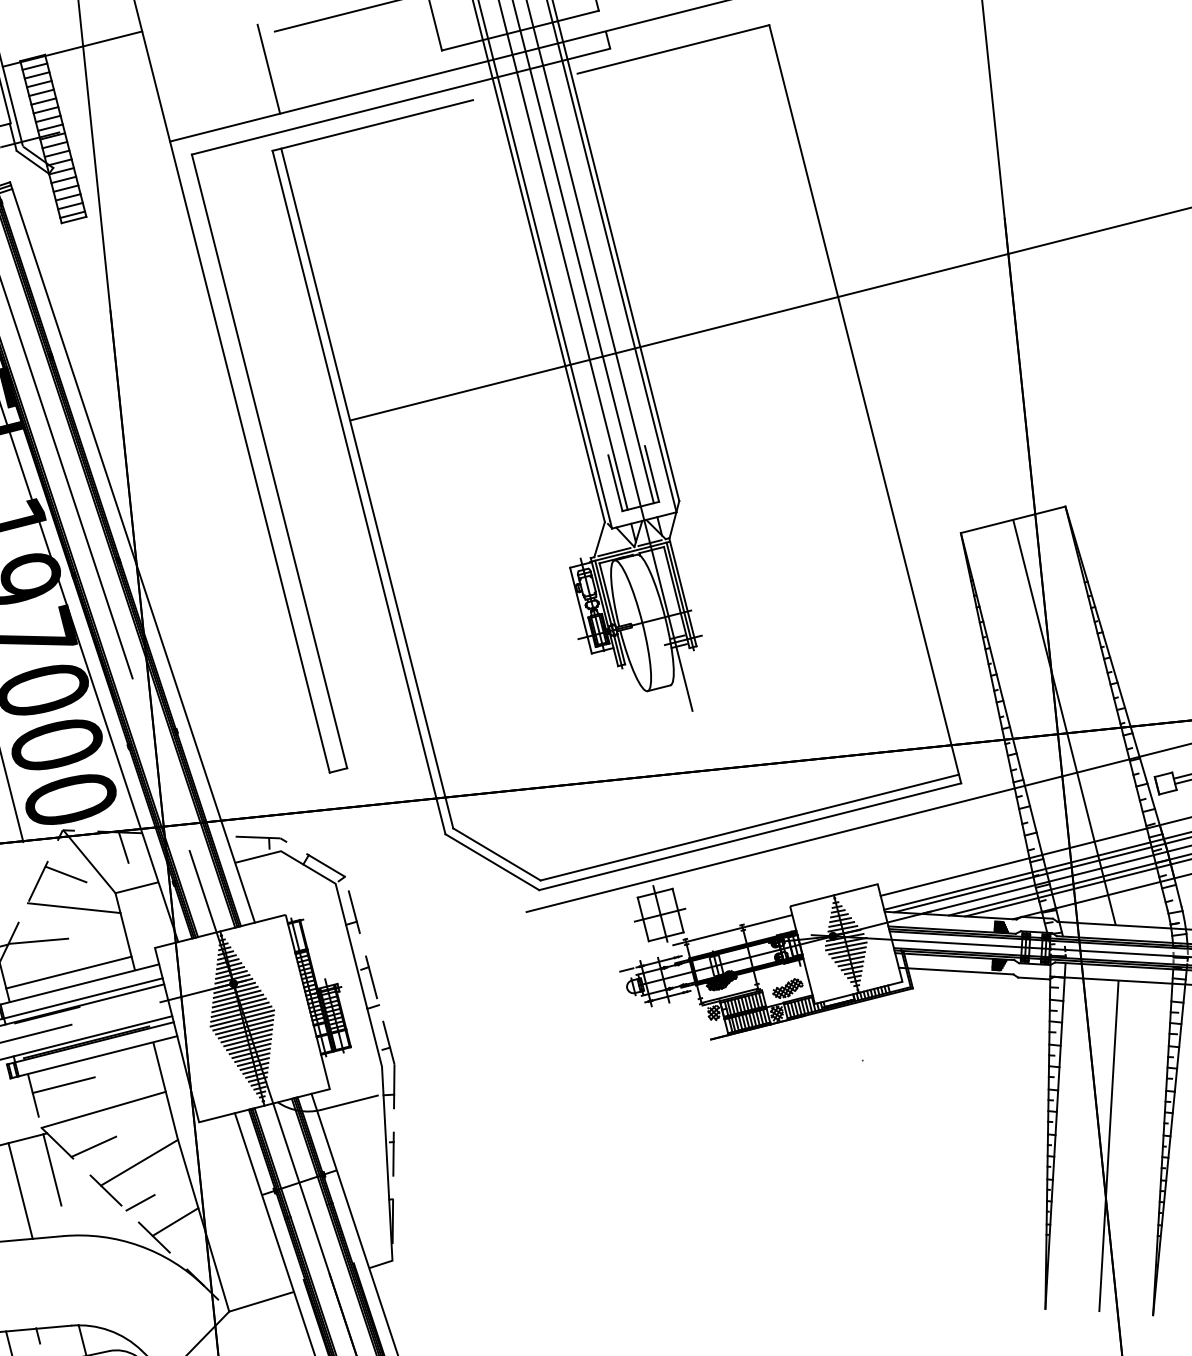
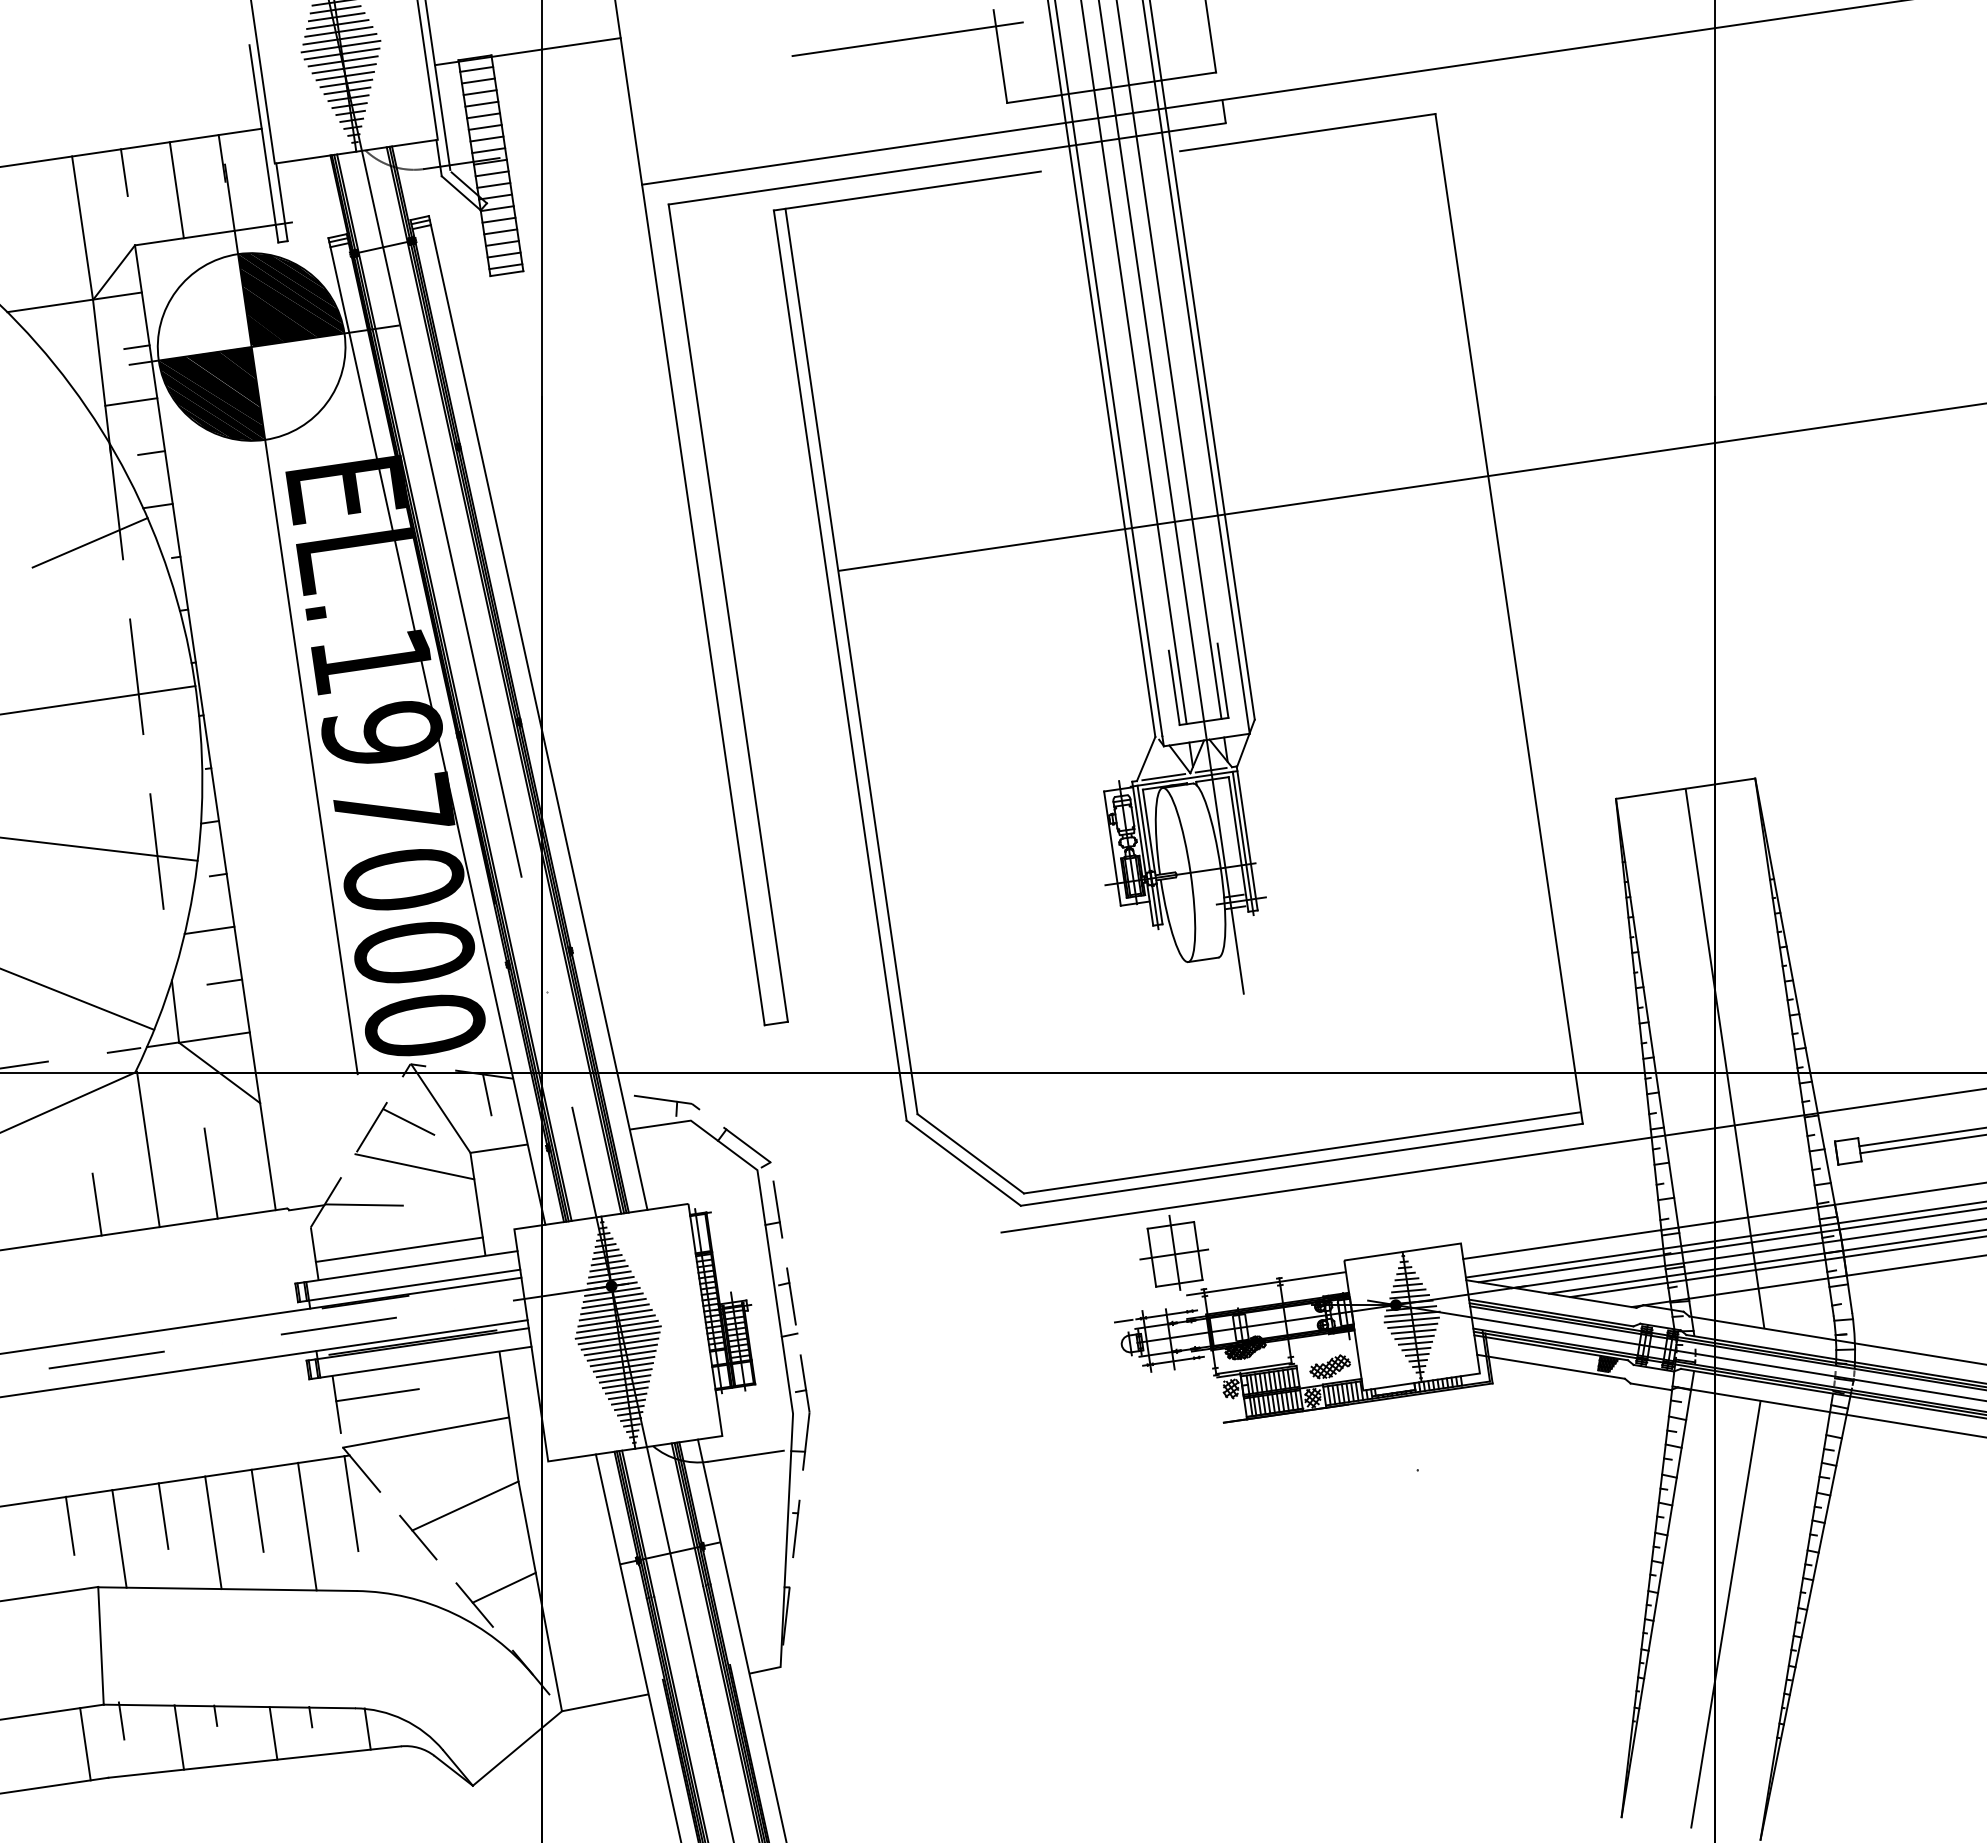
line: (268, 68) -> (779, 103), removed
hatch: (1000, 927) -> (1614, 1315), removed
line: (93, 1147) -> (407, 1479), removed
line: (140, 1202) -> (461, 1557), removed

